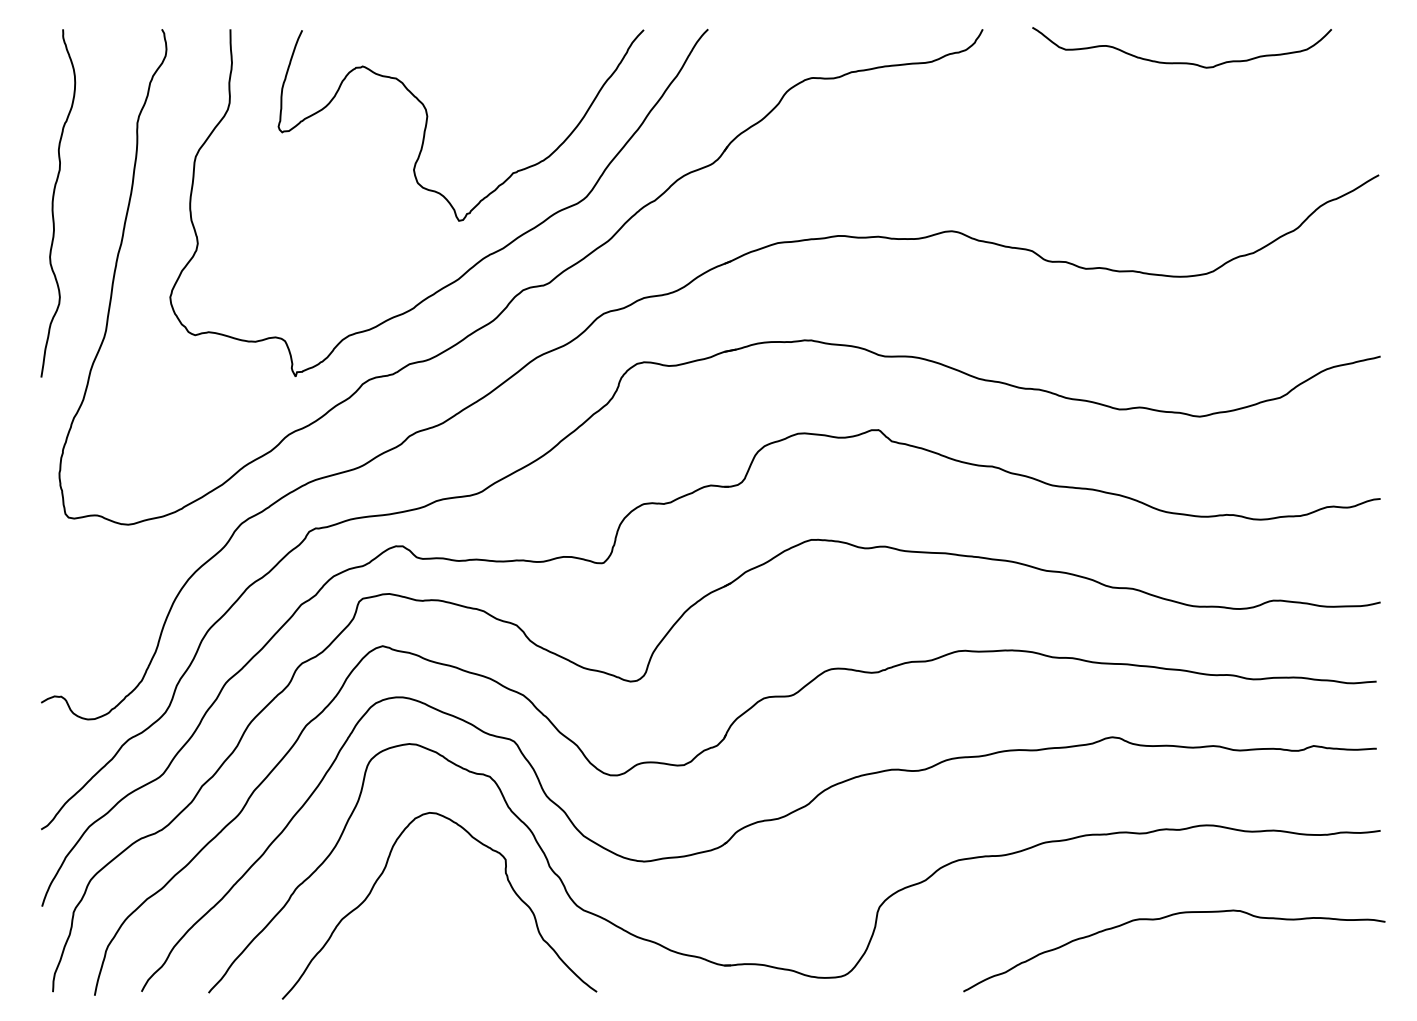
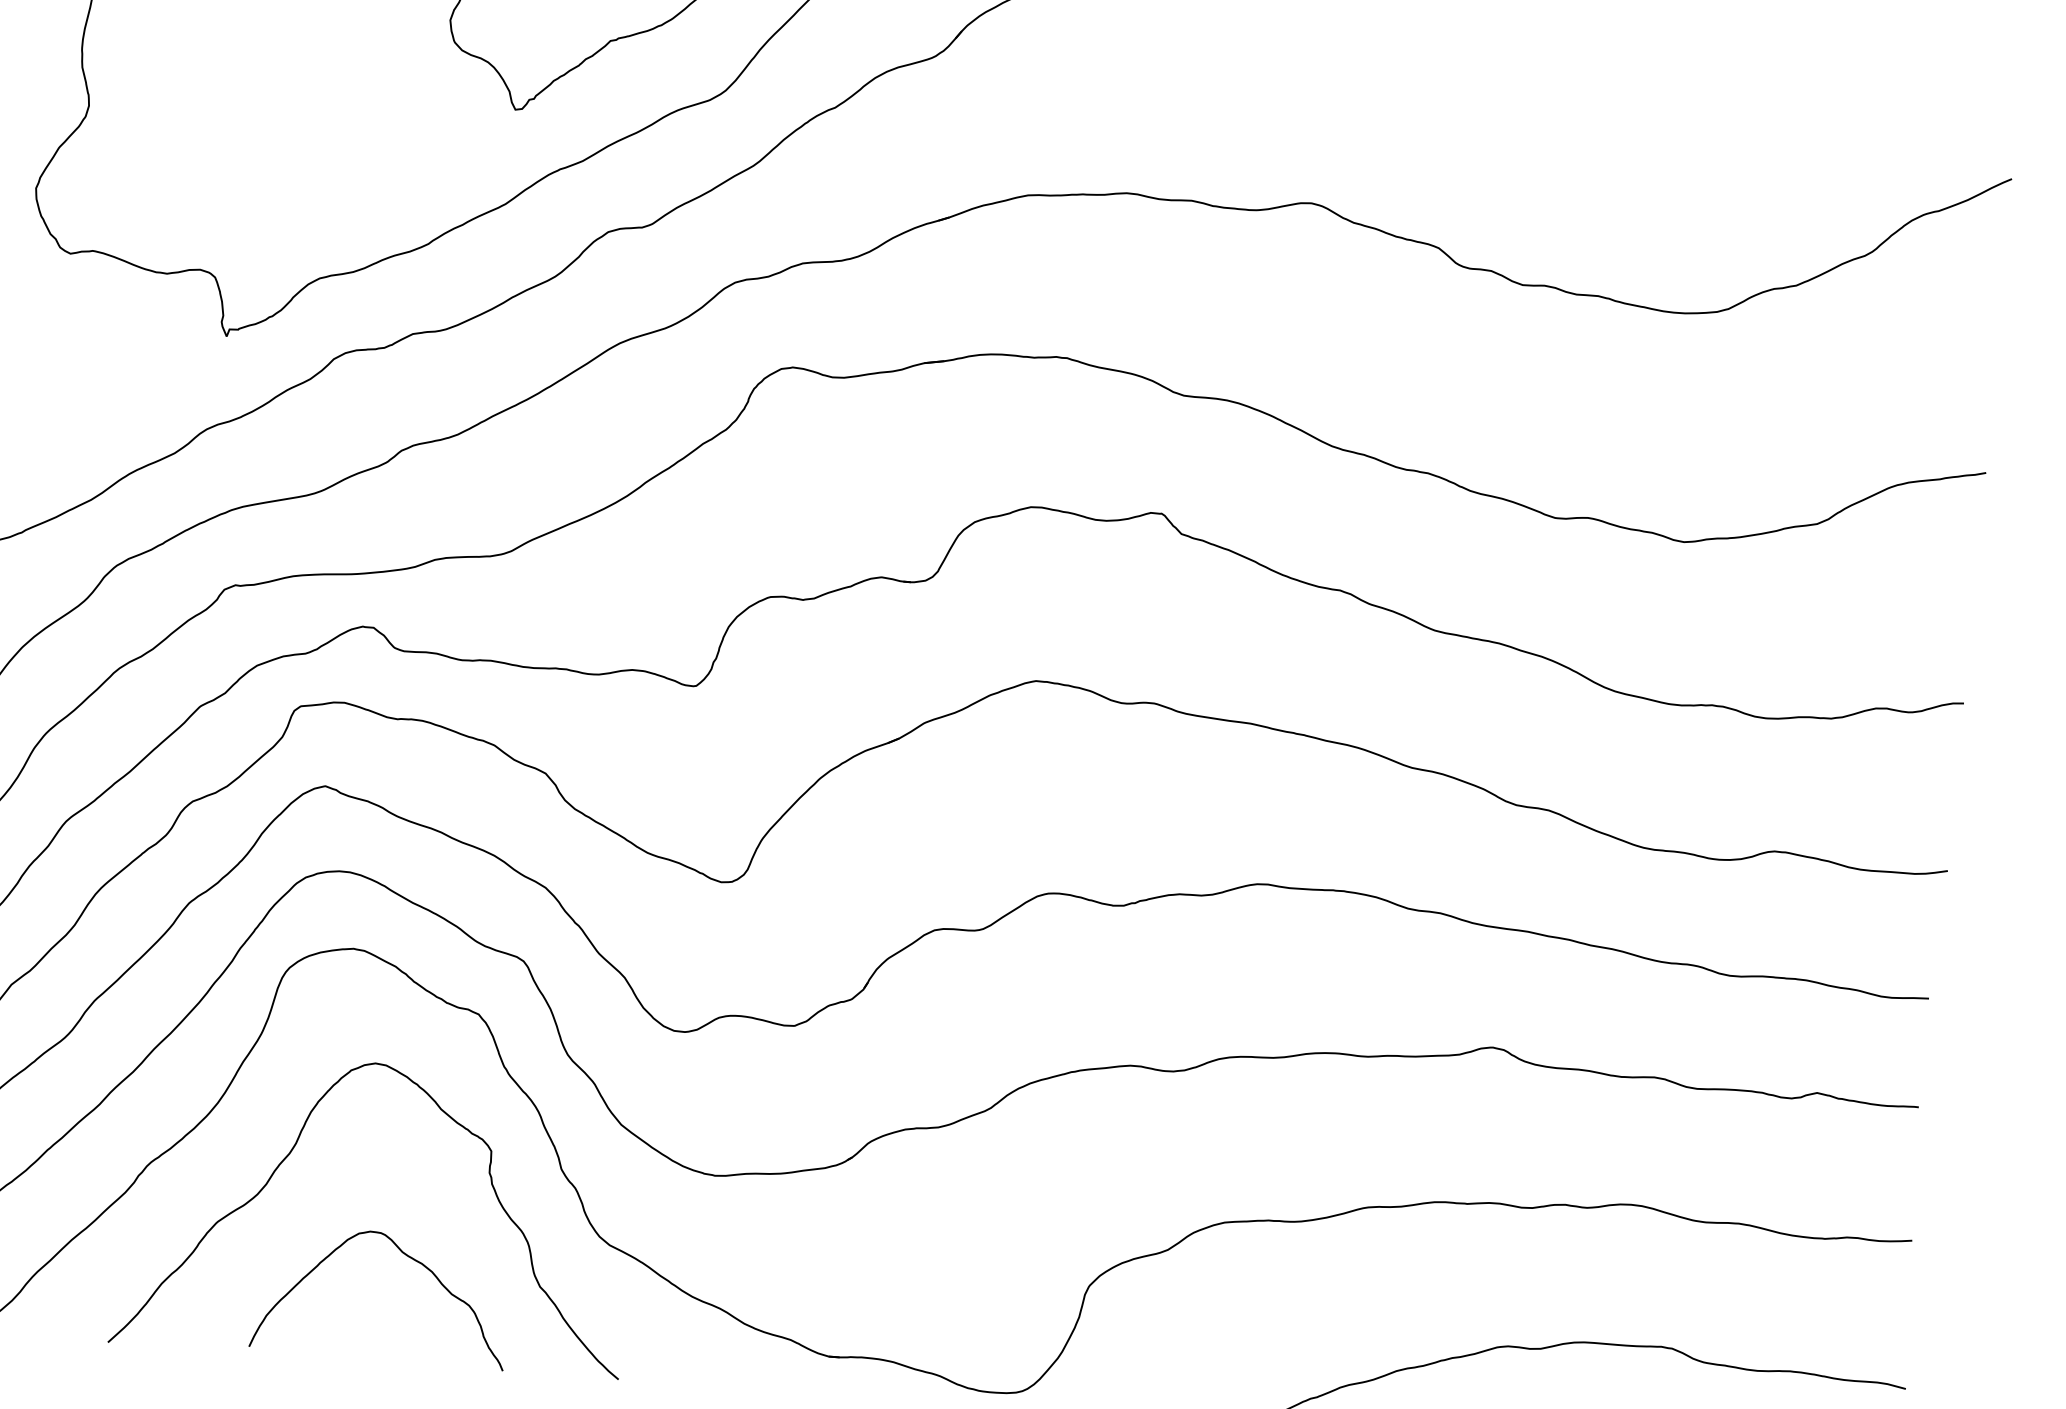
curve: (459, 929) -> (405, 1256), added

